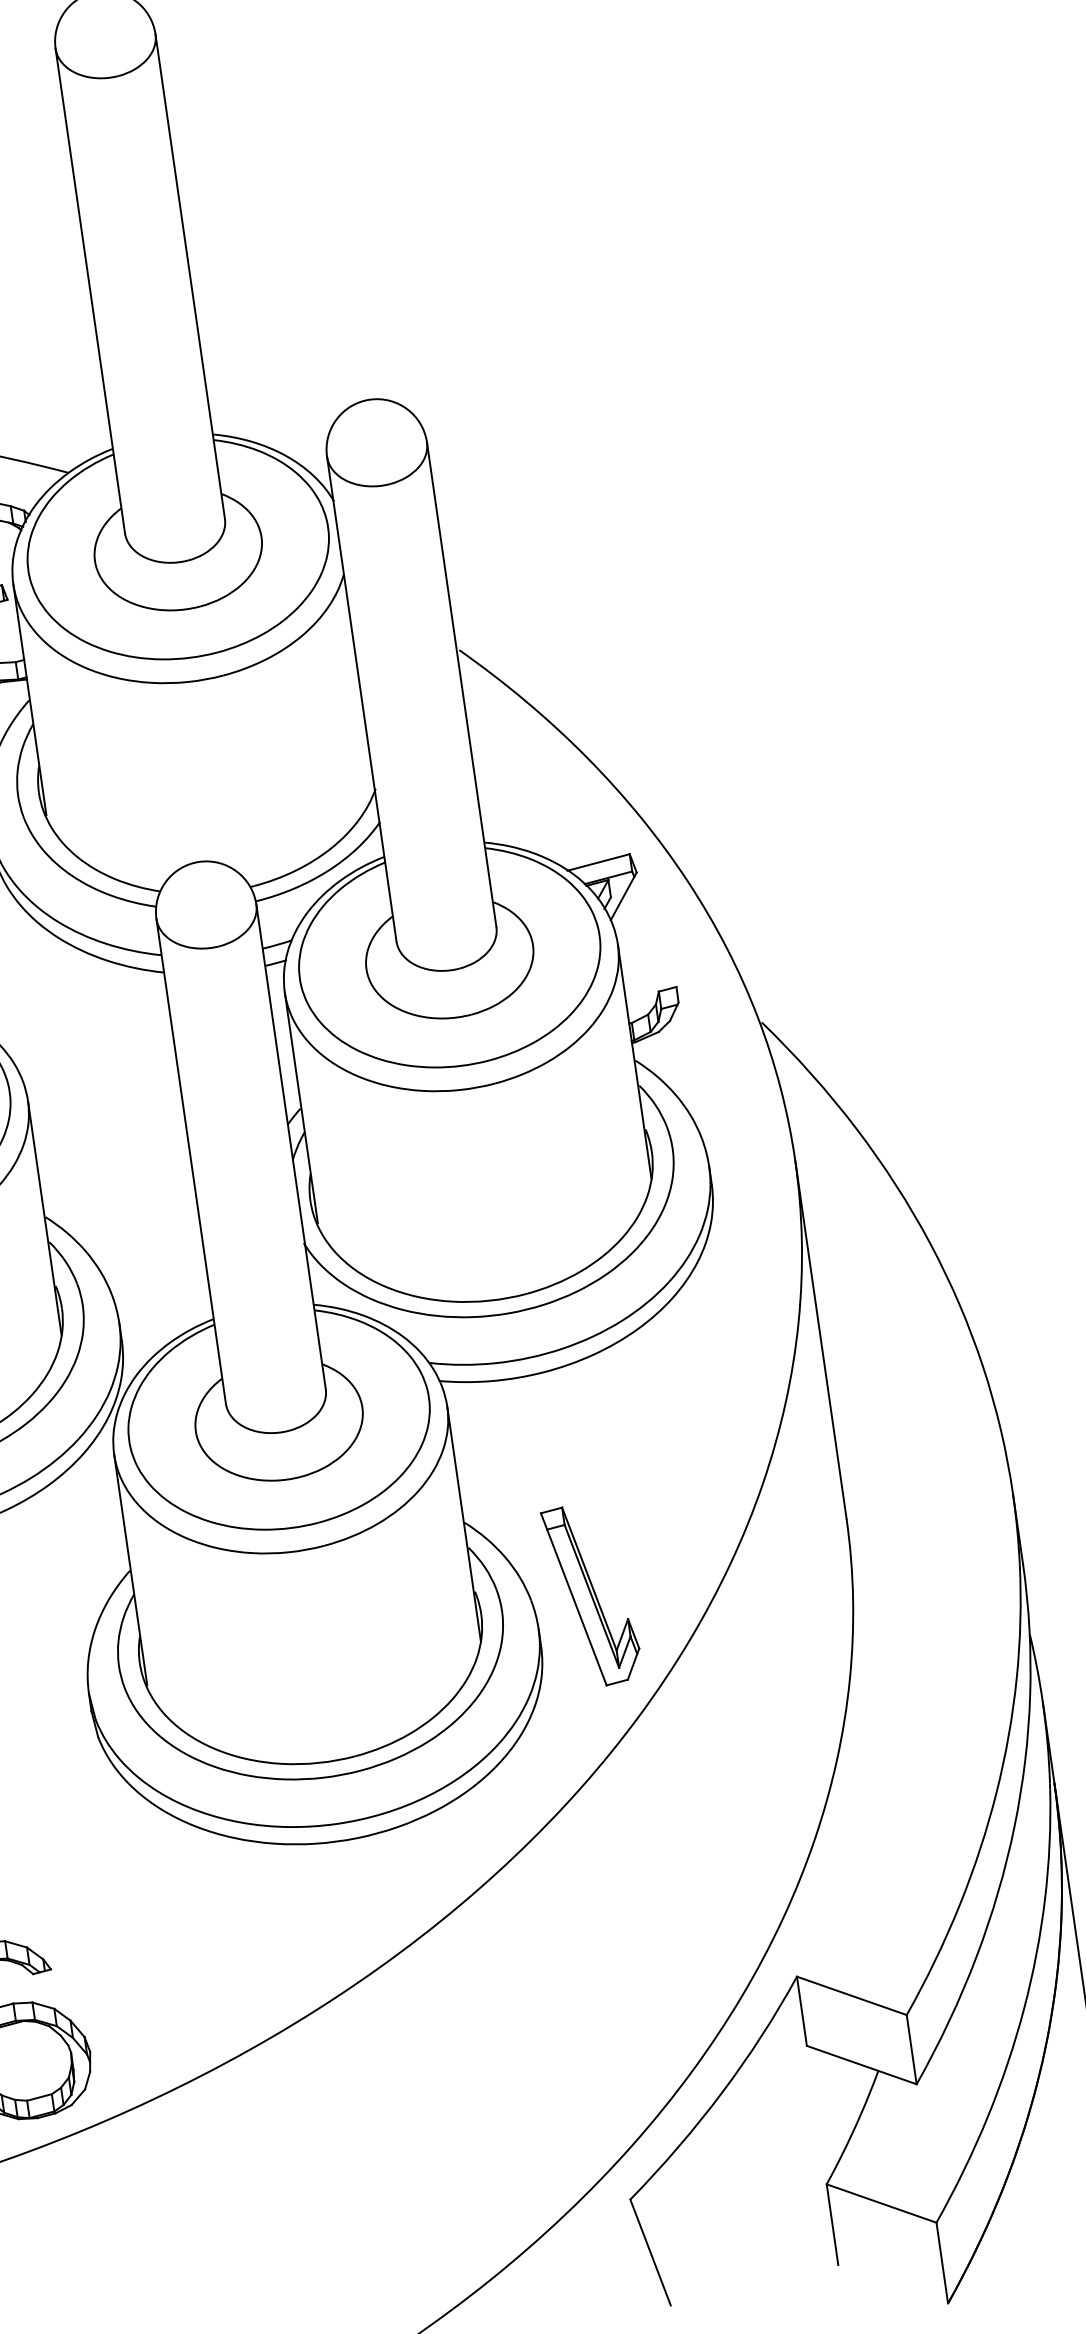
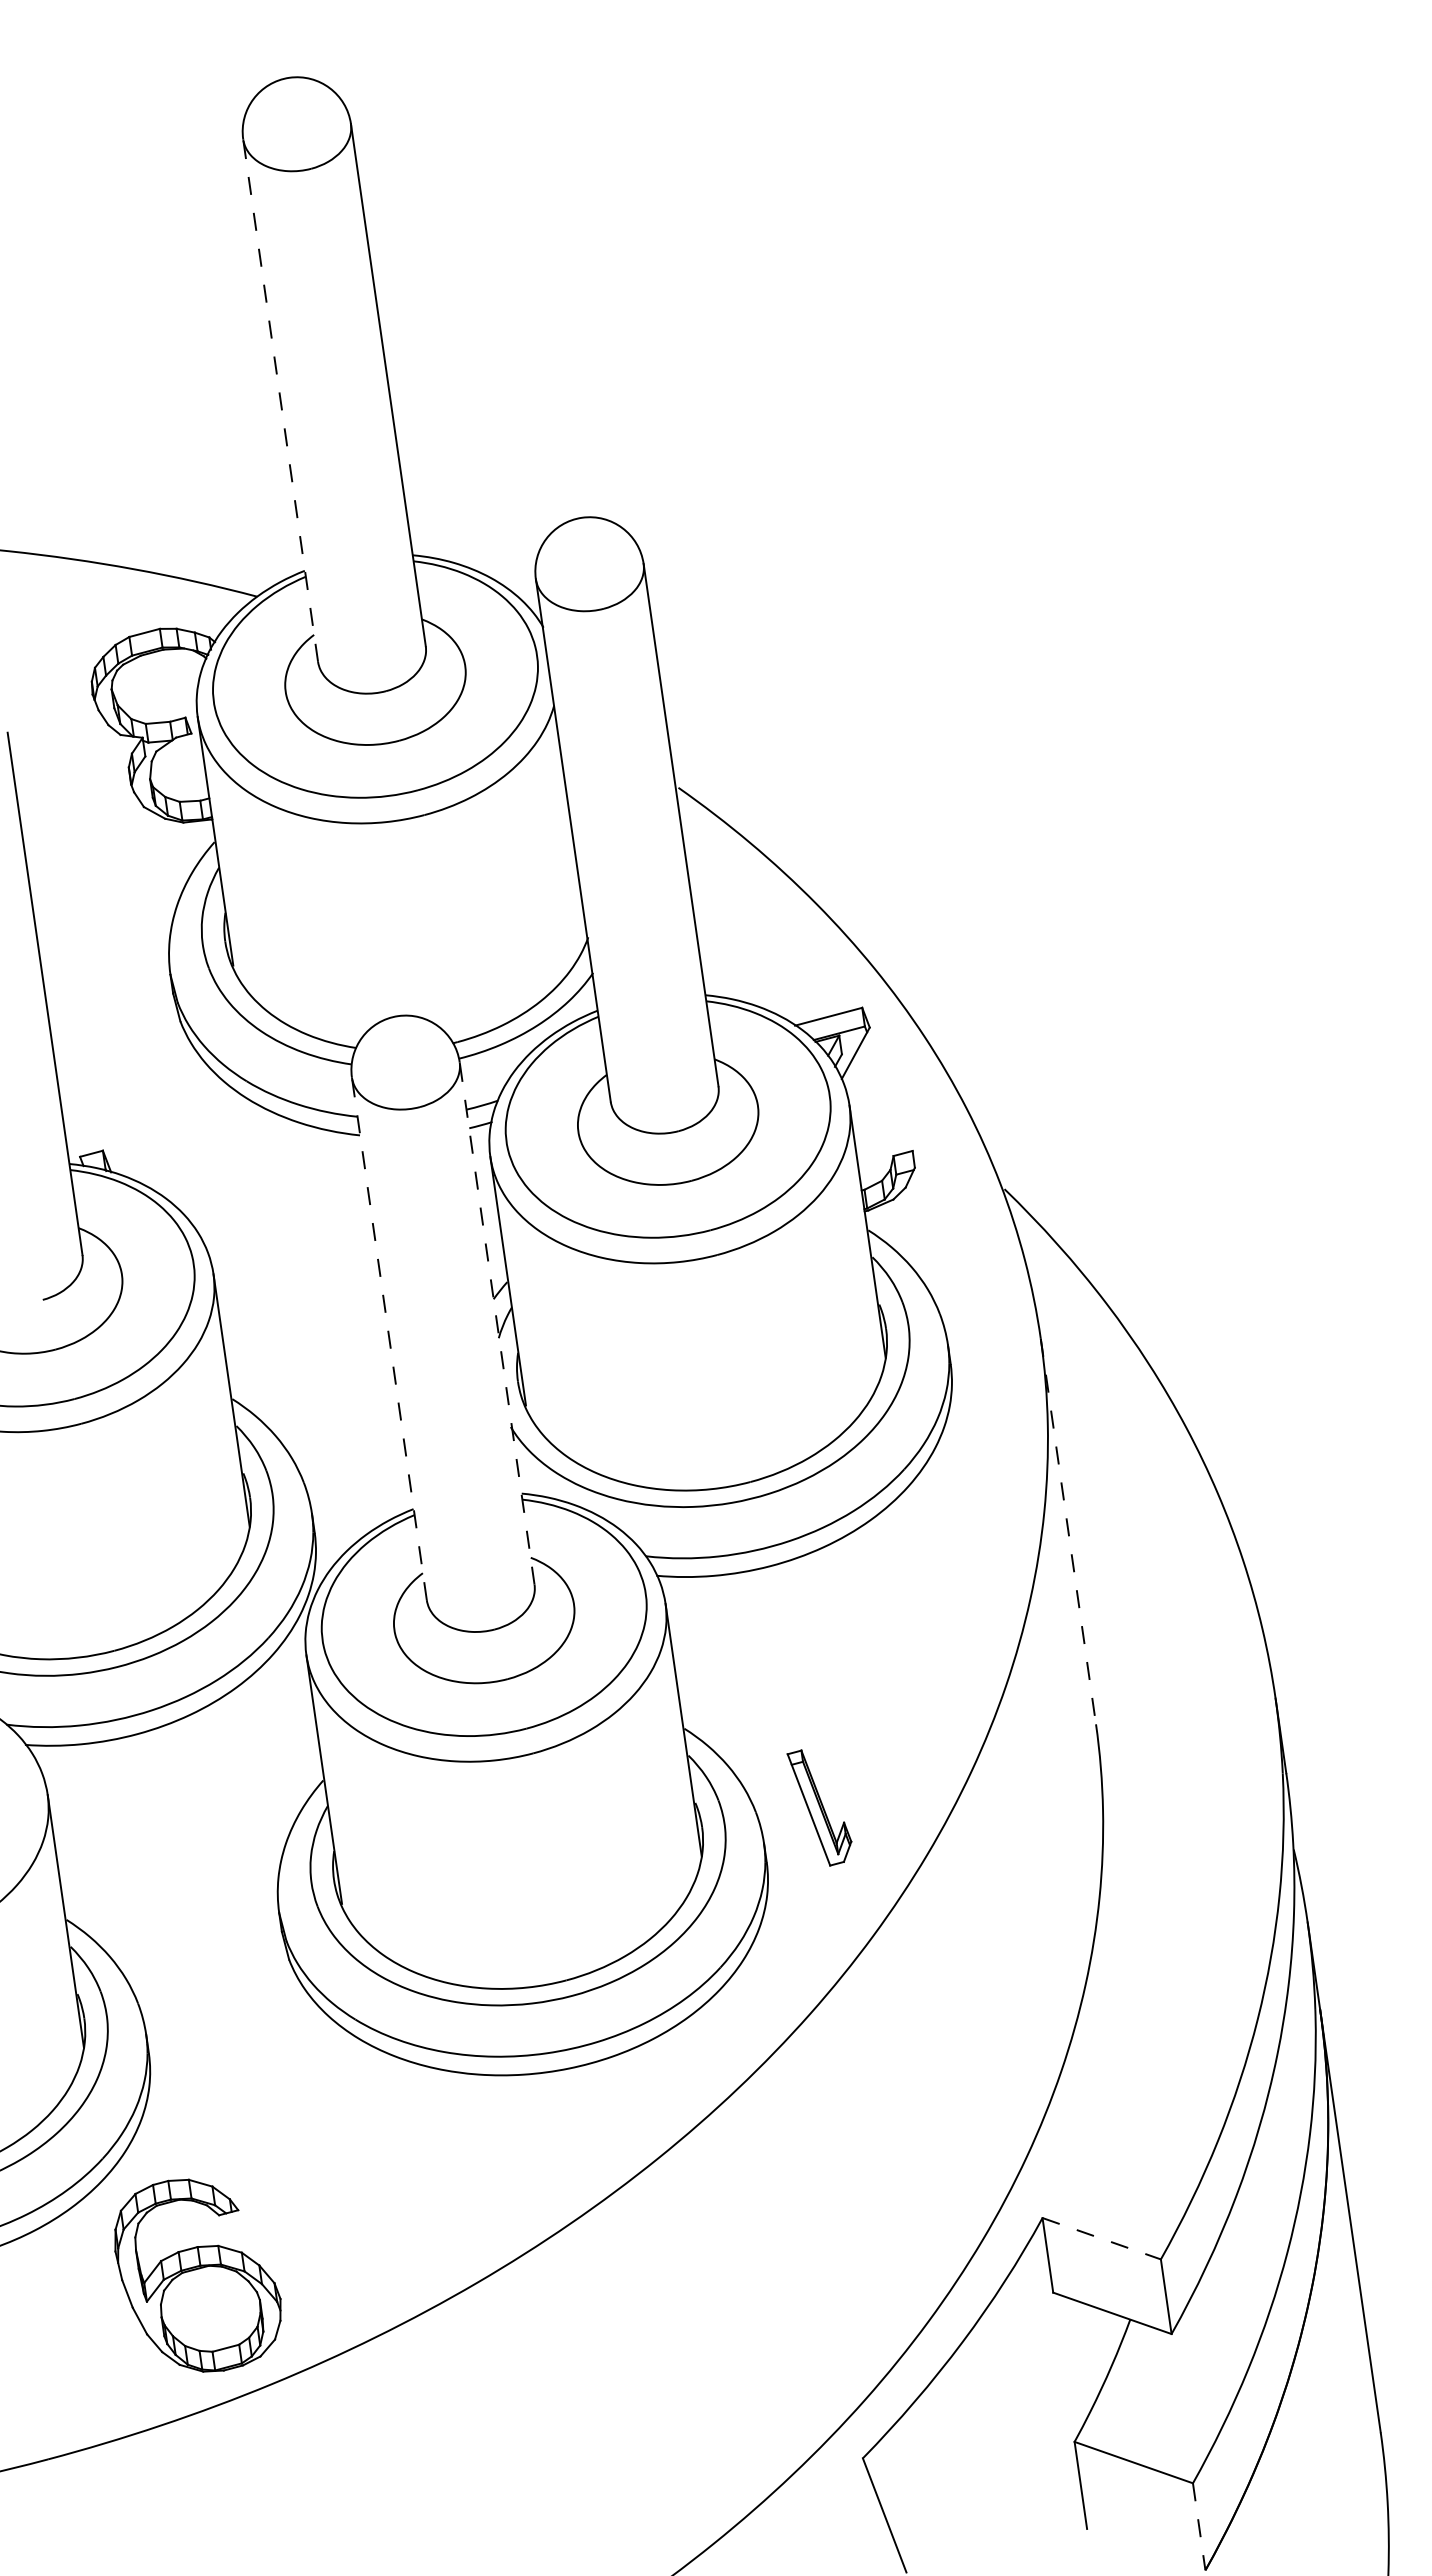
line: (90, 290) -> (280, 400), solid -> dashed
line: (291, 1147) -> (497, 1323), solid -> dashed
line: (191, 1160) -> (389, 1338), solid -> dashed
line: (821, 1339) -> (1068, 1531), solid -> dashed
part: (590, 1595) -> (819, 1807), size x0.6
line: (851, 1995) -> (1101, 2238), solid -> dashed
line: (942, 2262) -> (1199, 2526), solid -> dashed

